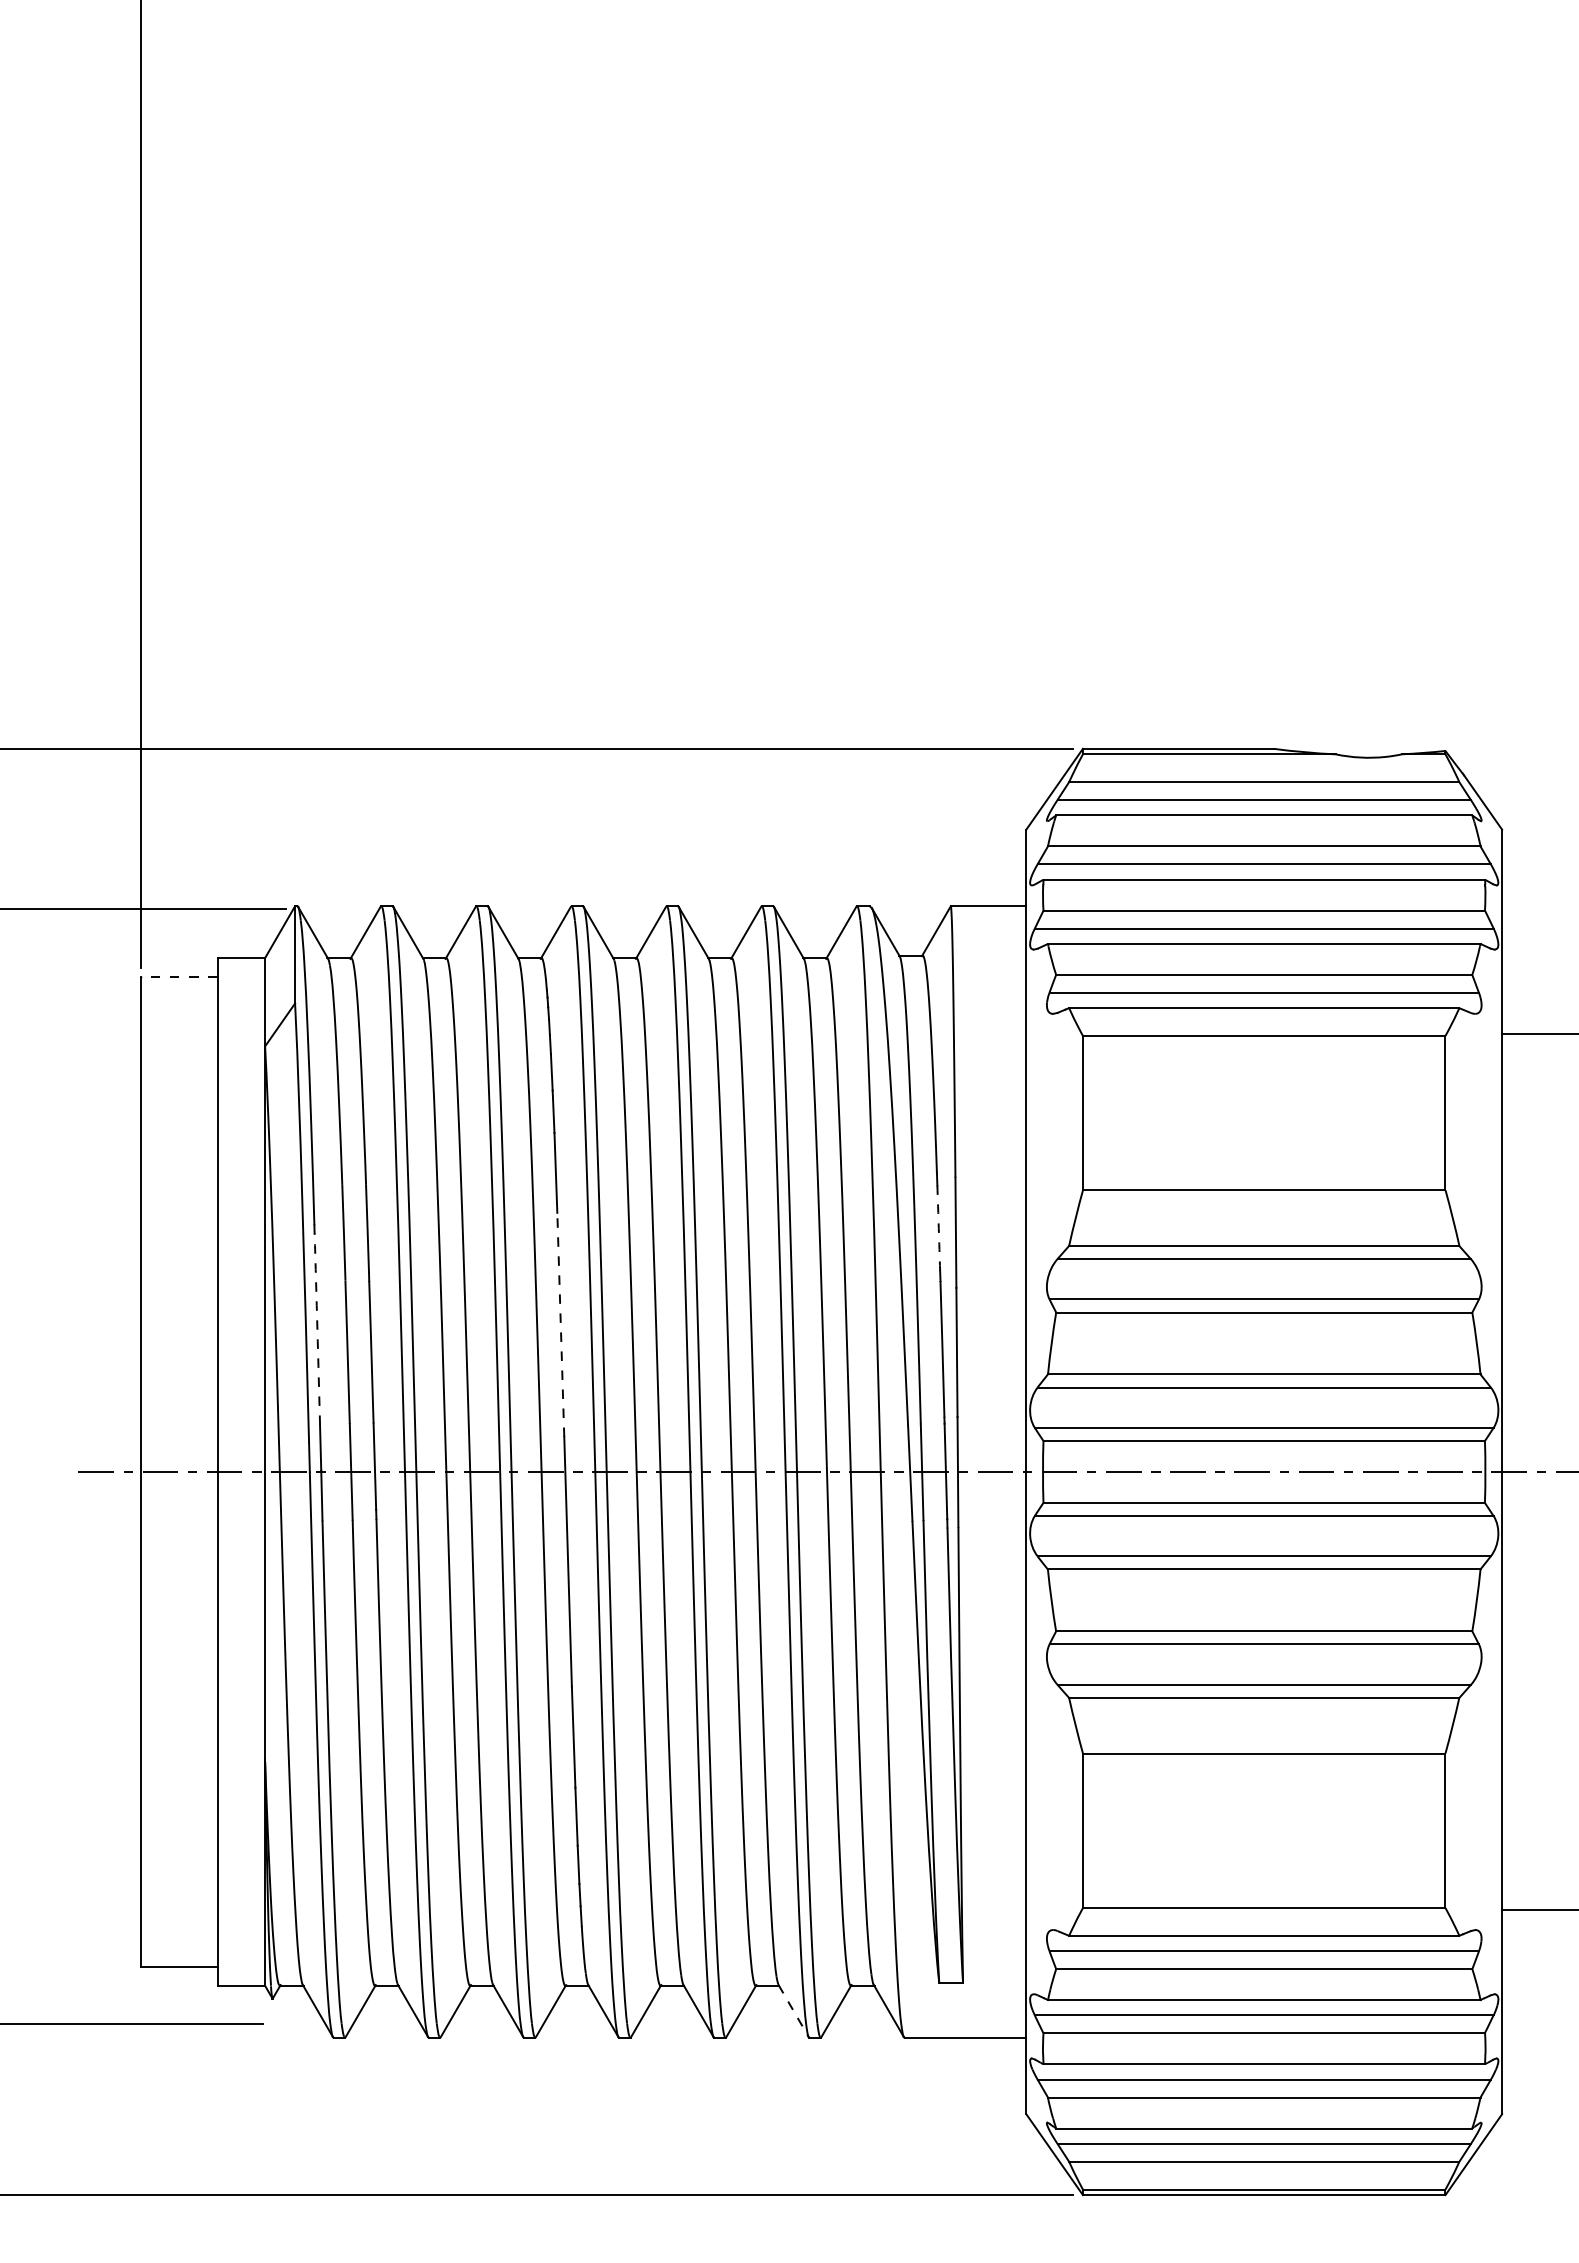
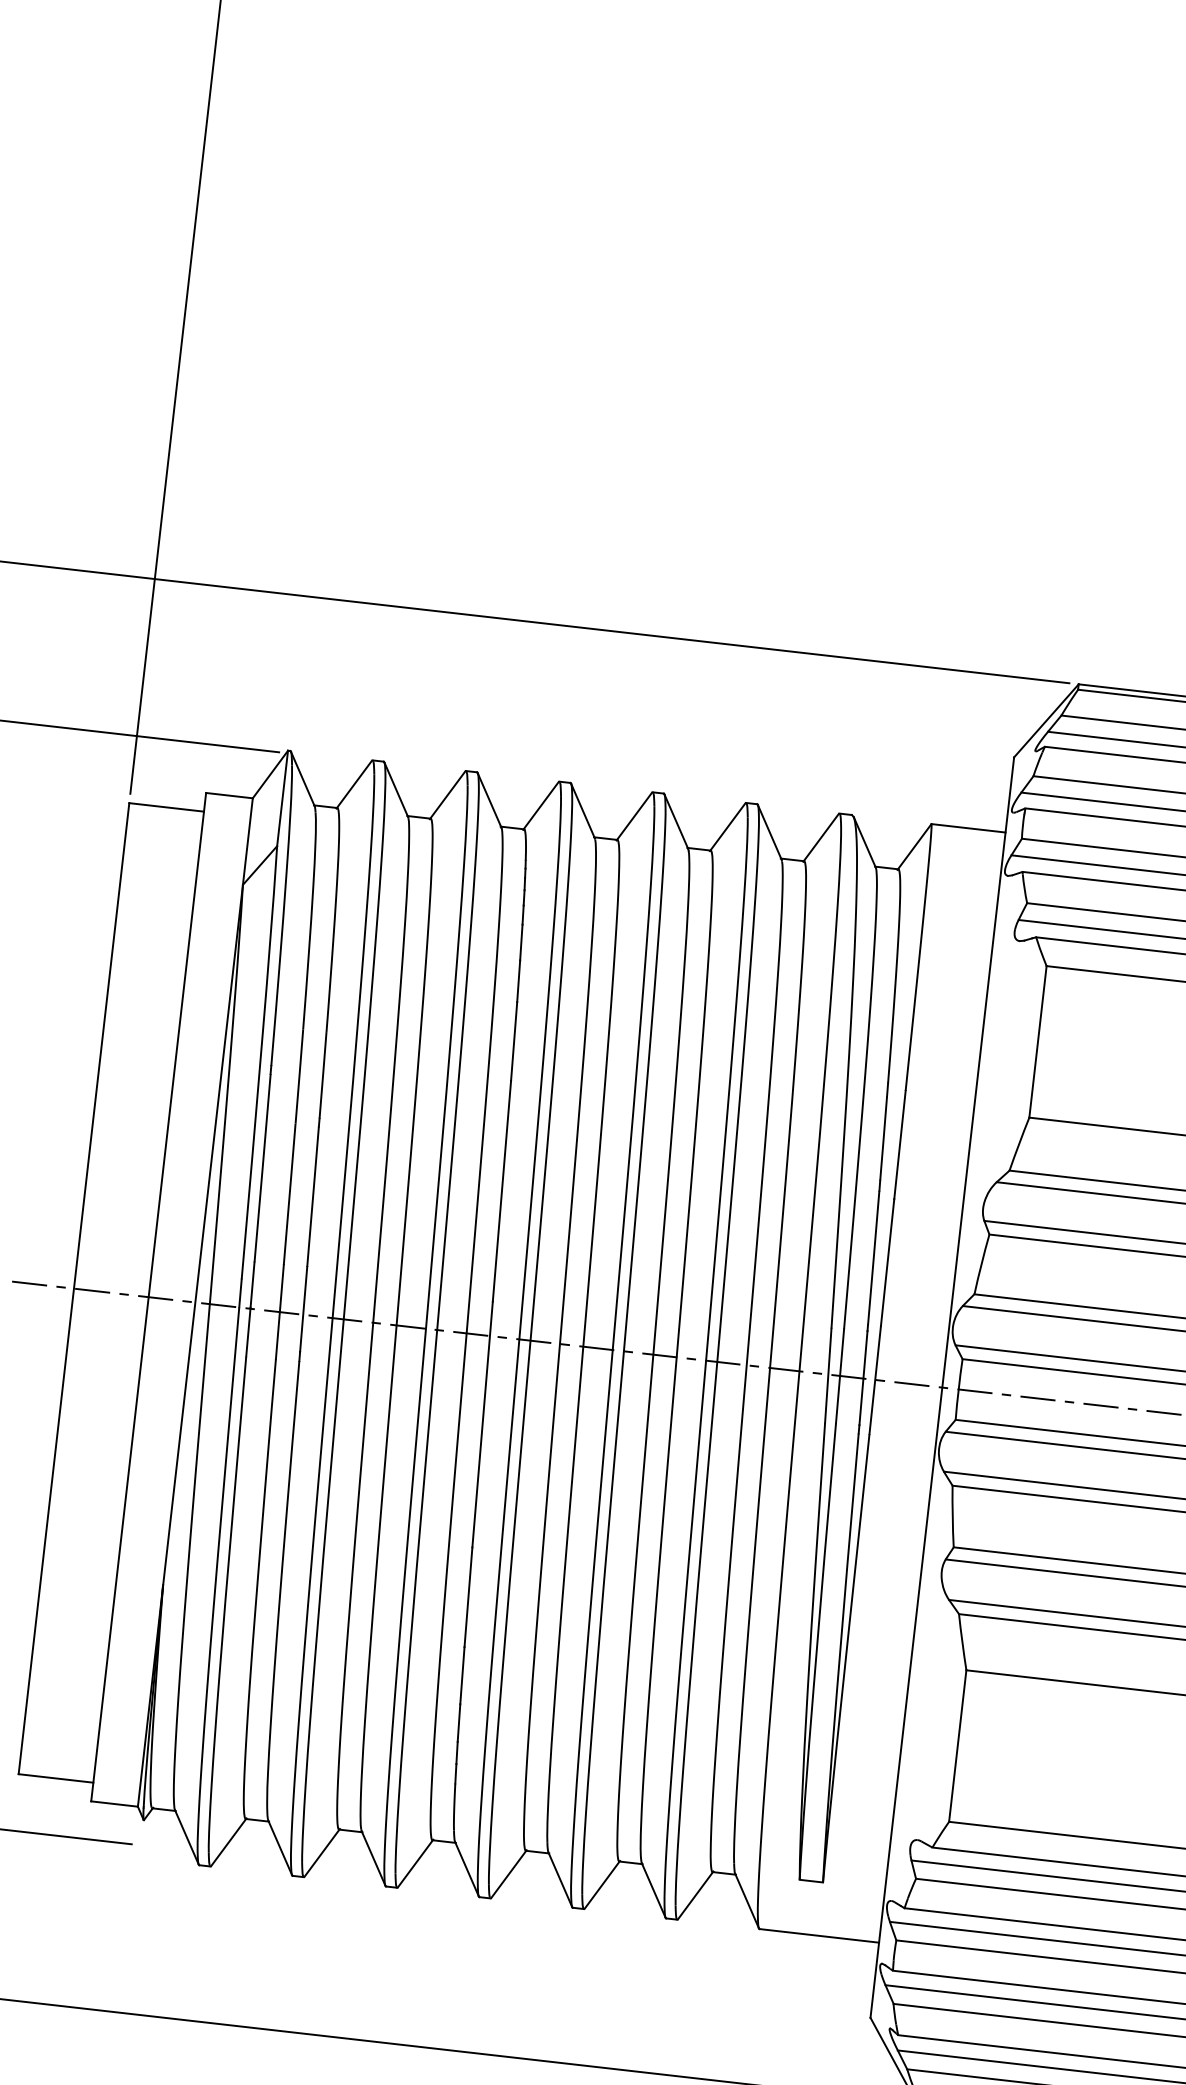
line: (178, 977) -> (165, 807), dashed -> solid
arc: (938, 1228) -> (883, 1138), dashed -> solid
line: (560, 1324) -> (501, 1190), dashed -> solid
arc: (317, 1329) -> (262, 1168), dashed -> solid
line: (793, 2011) -> (653, 1891), dashed -> solid

